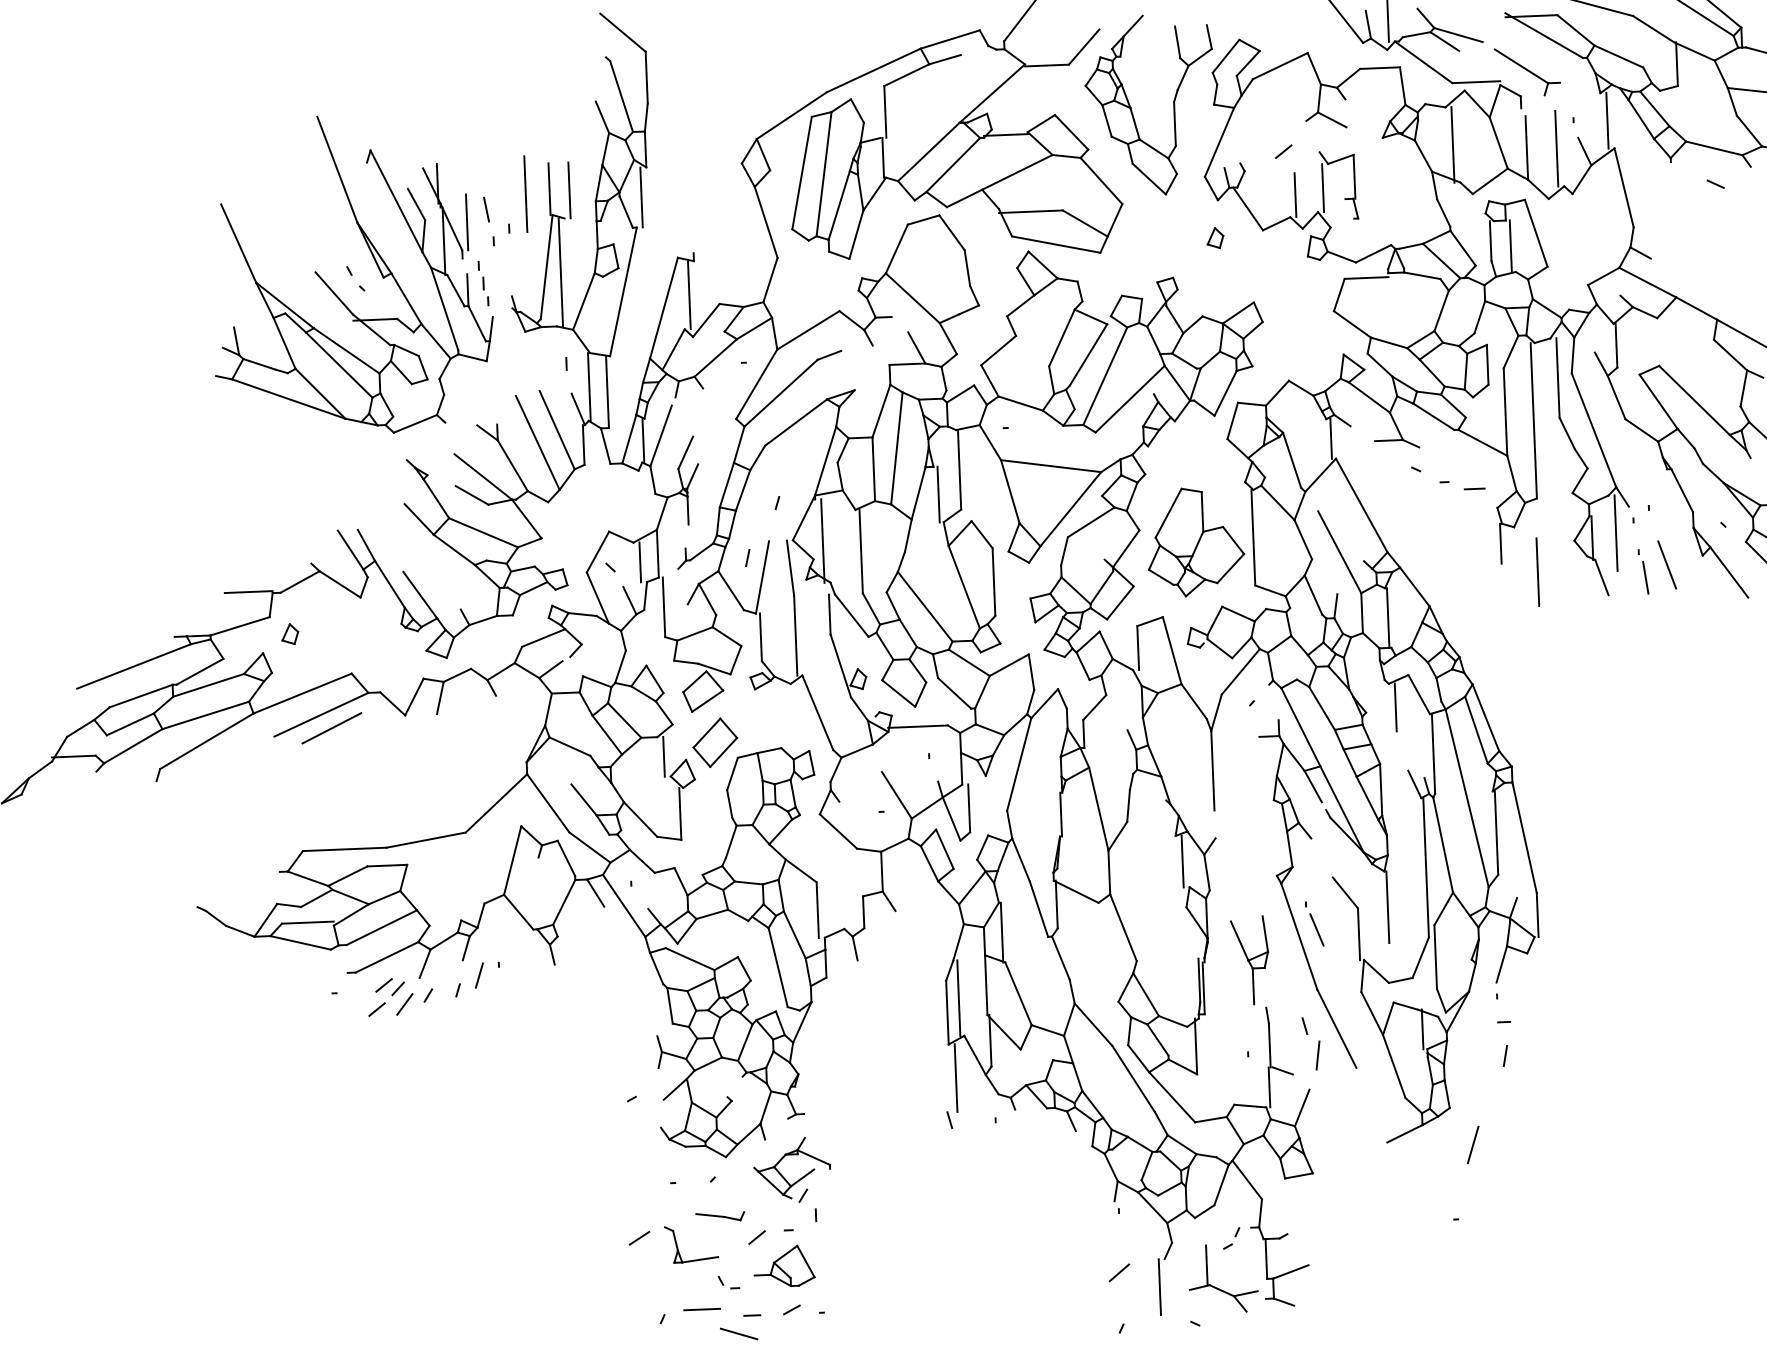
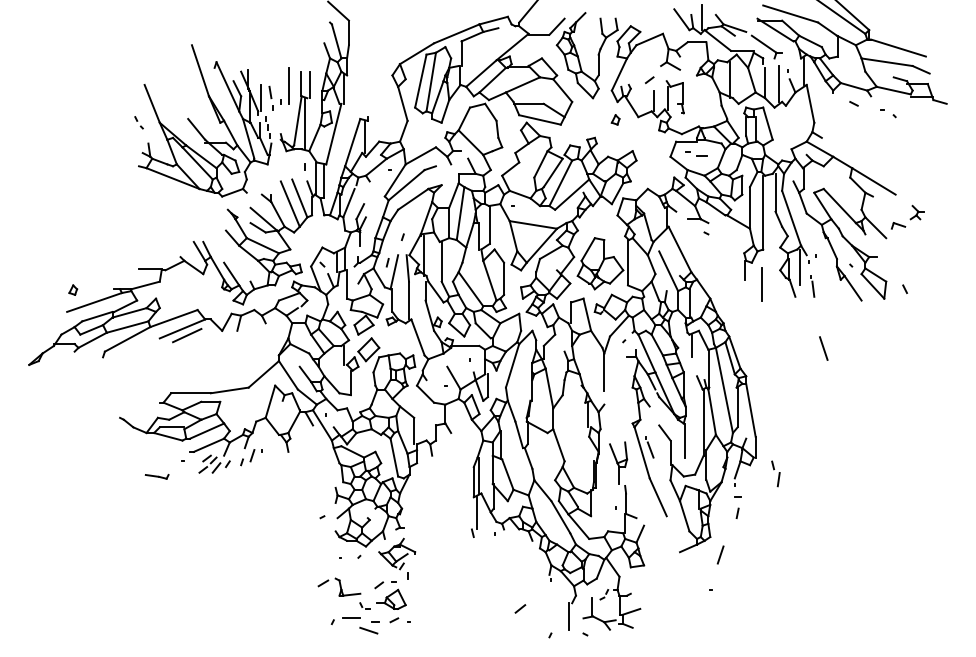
part: (354, 278) -> (138, 122), moved
part: (1463, 484) -> (696, 153), moved
line: (1666, 564) -> (823, 348), moved
part: (290, 632) -> (73, 289), moved
part: (1310, 1042) -> (775, 473), moved
part: (718, 1216) -> (156, 476), moved
line: (1119, 1271) -> (520, 608), moved

